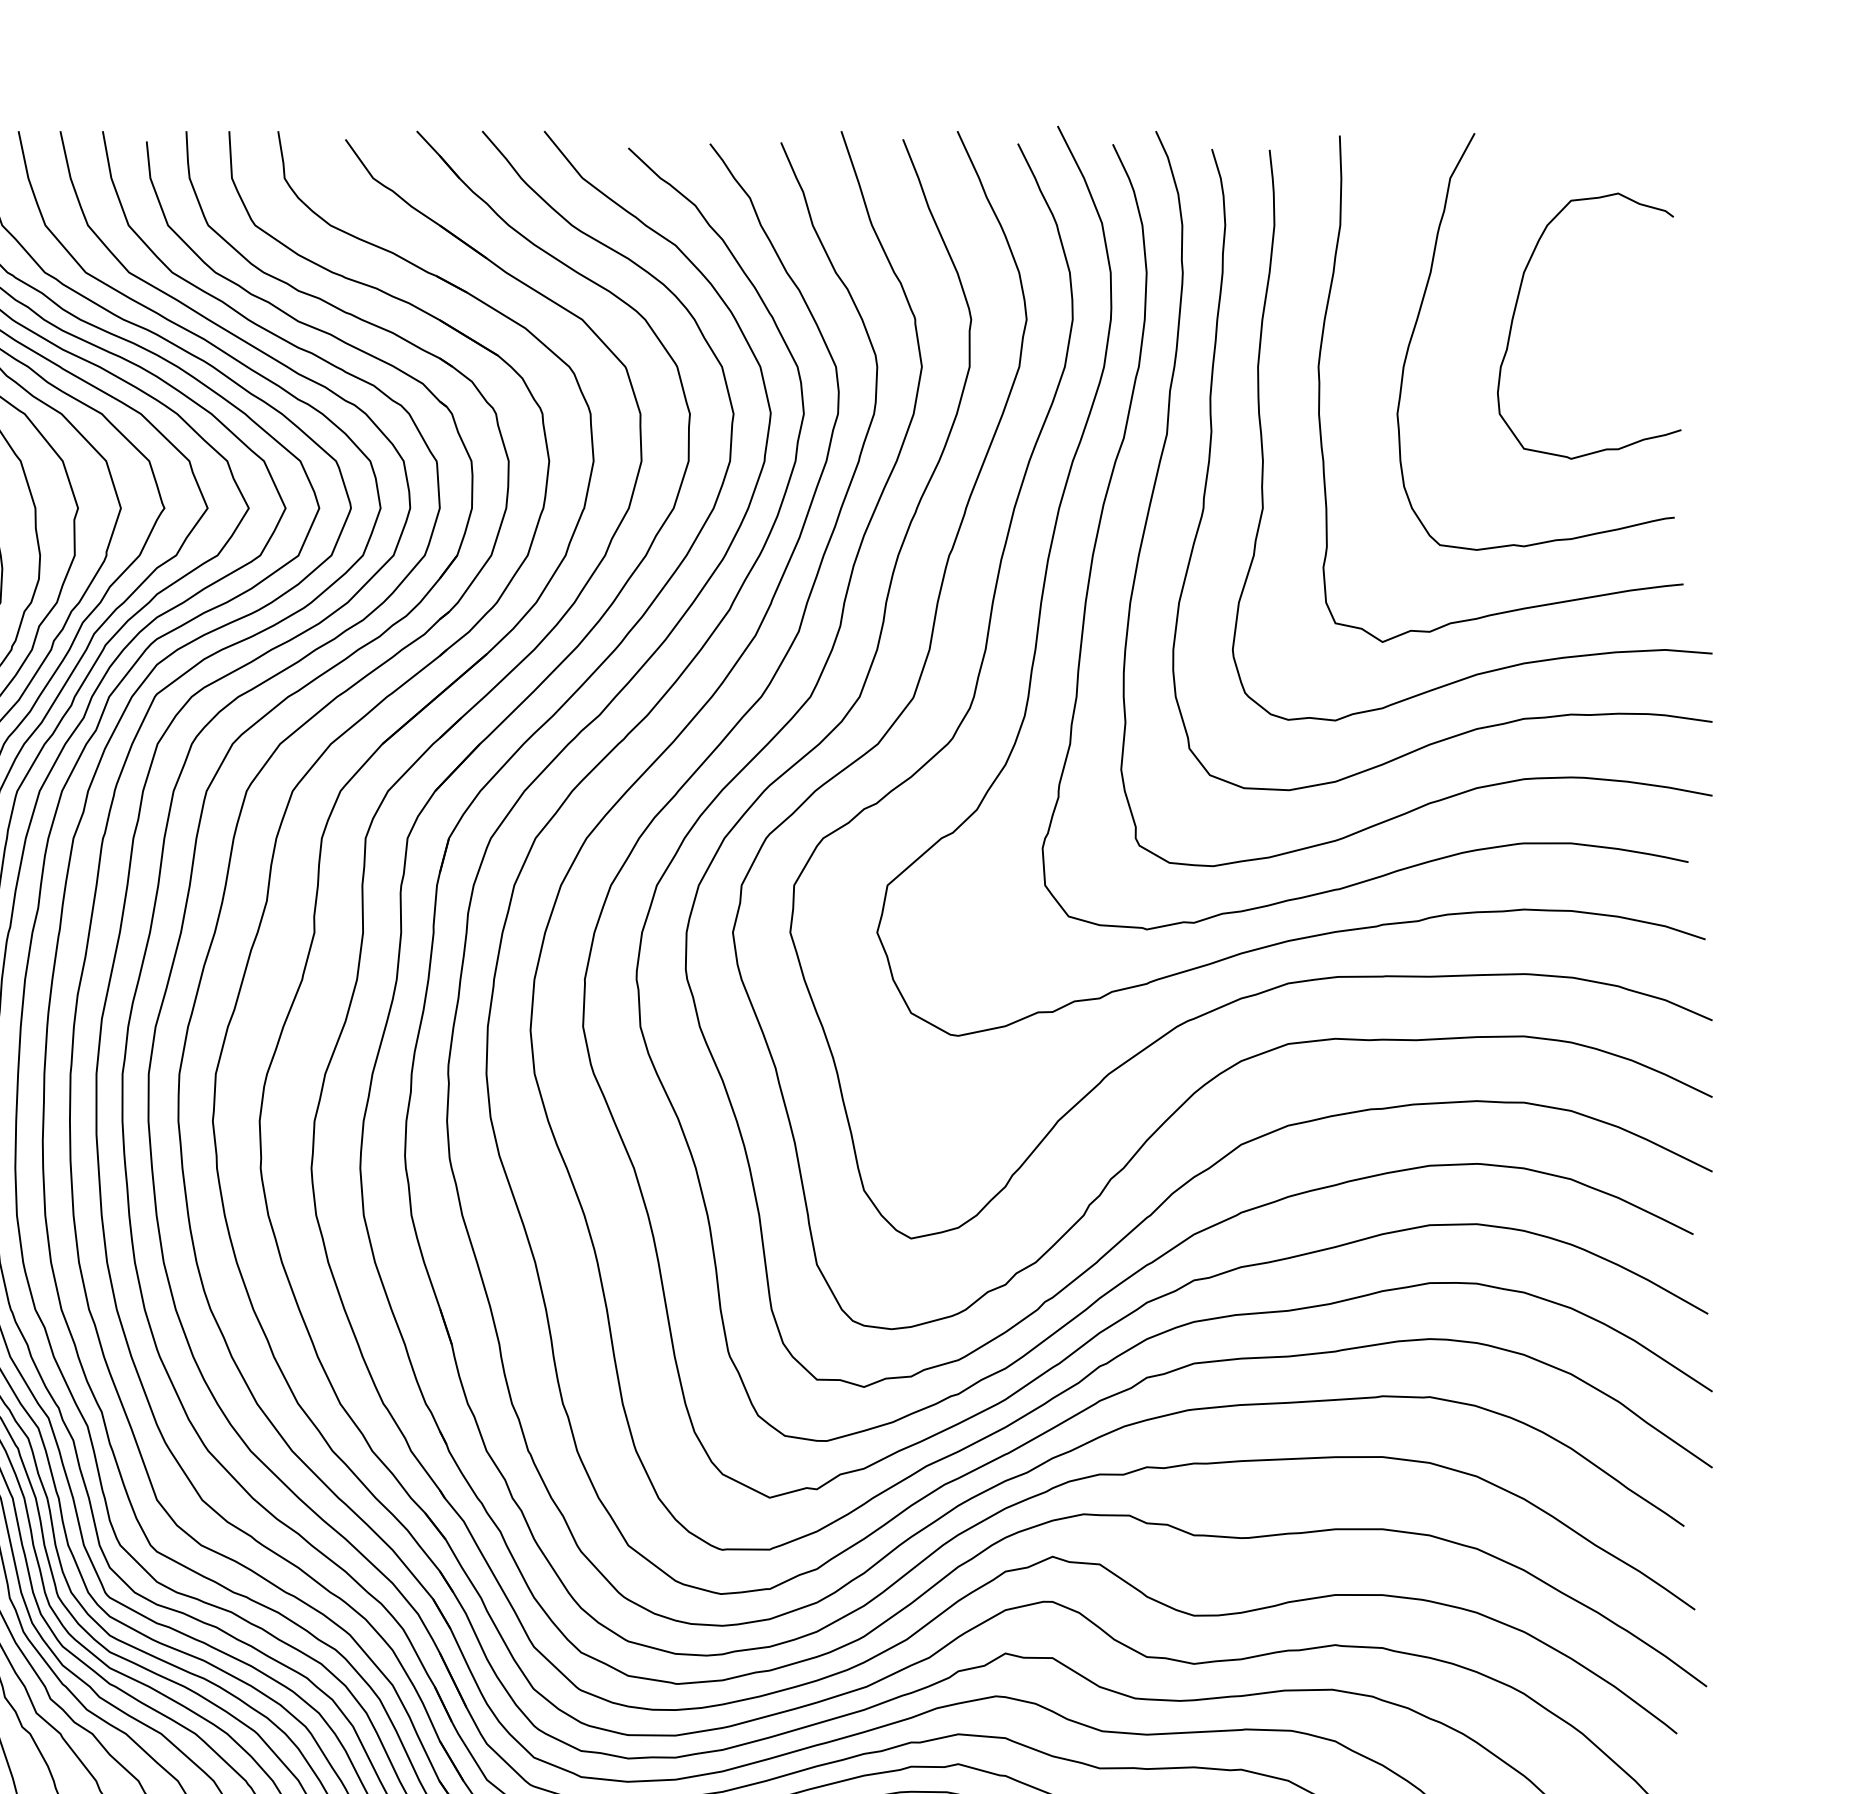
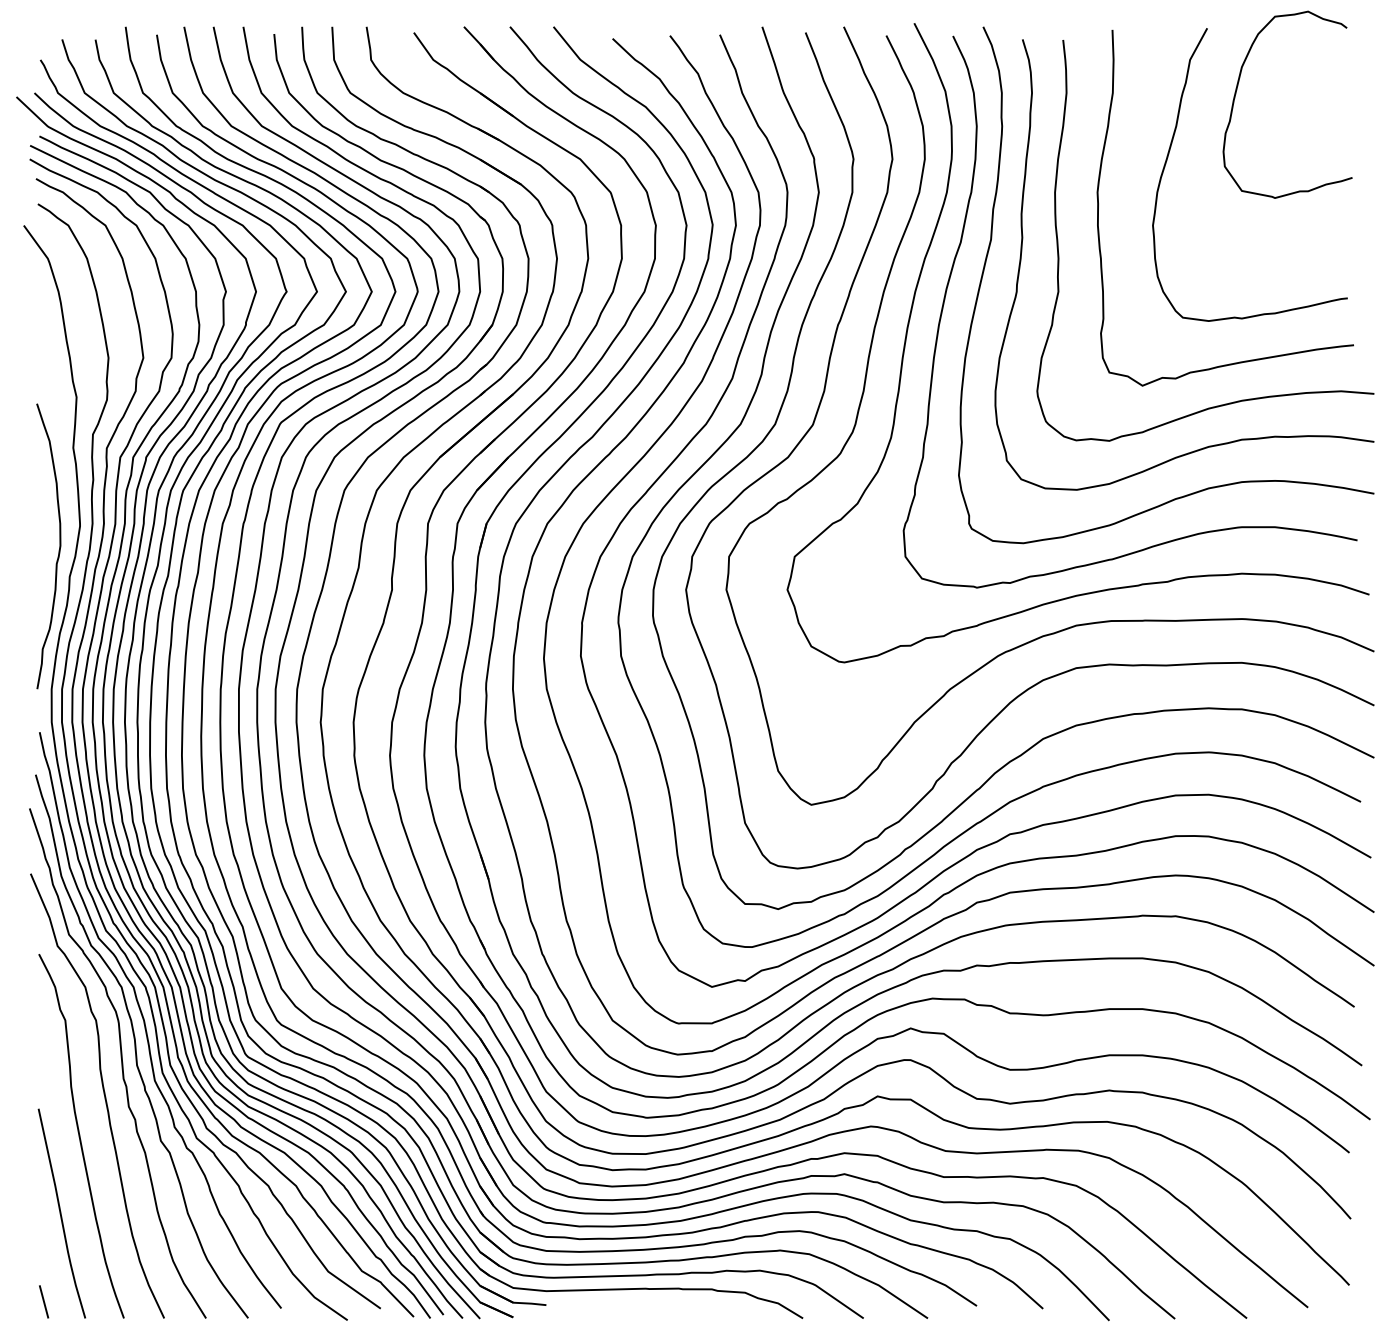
curve: (1517, 305) -> (1237, 90), moved

